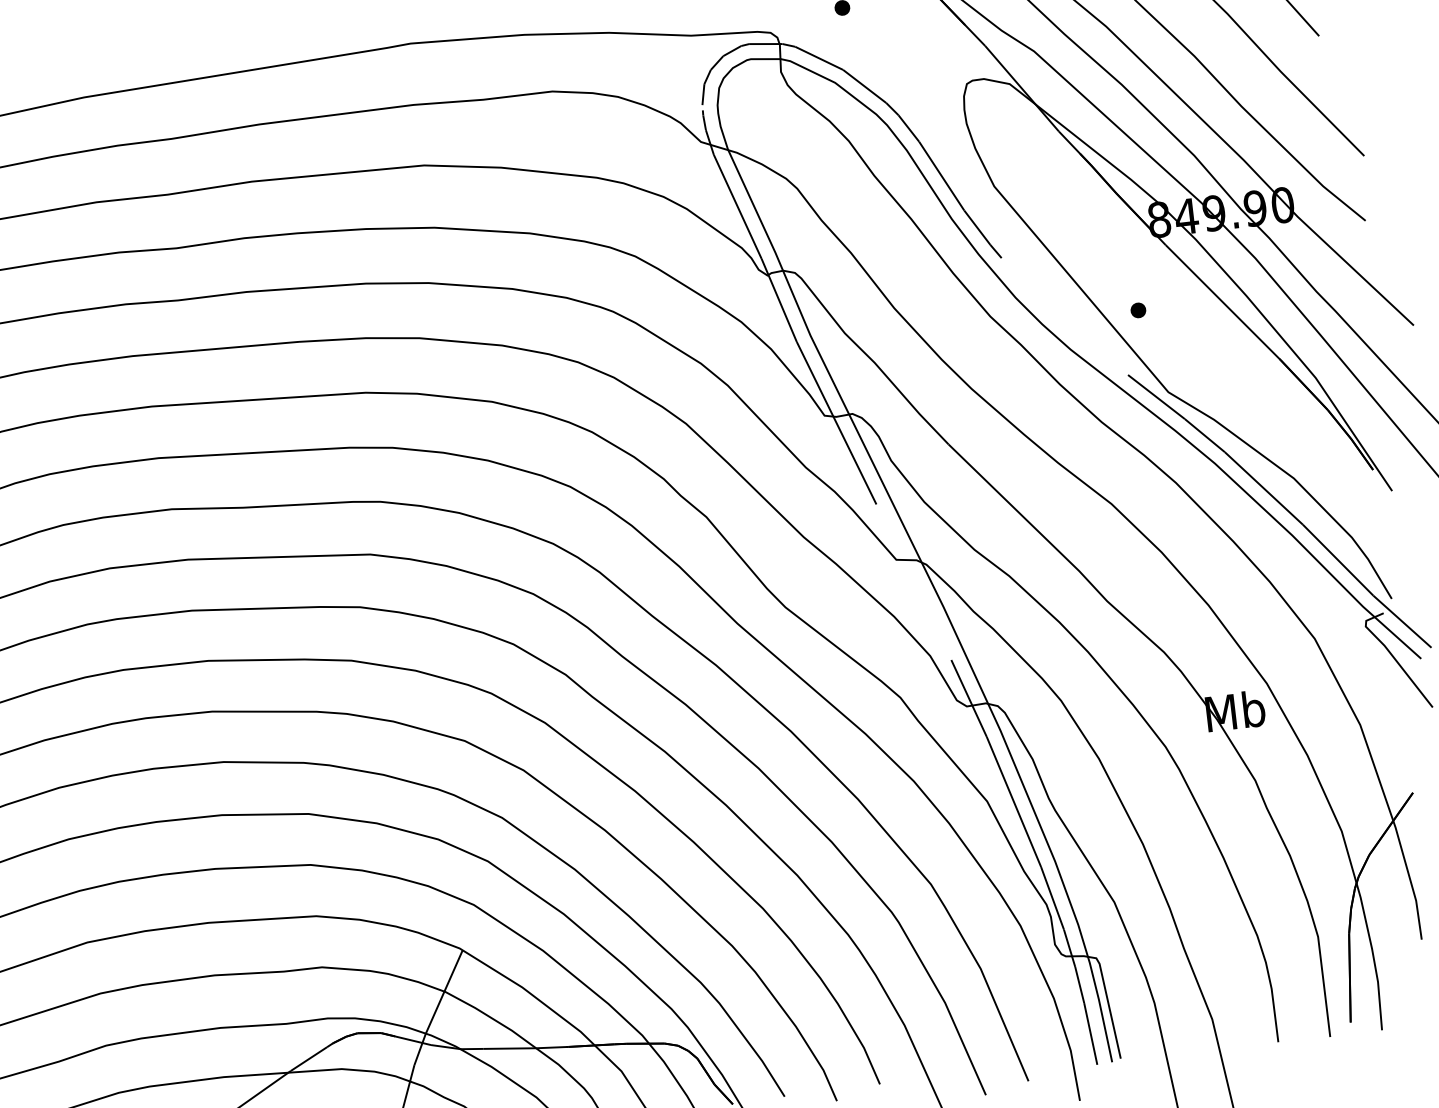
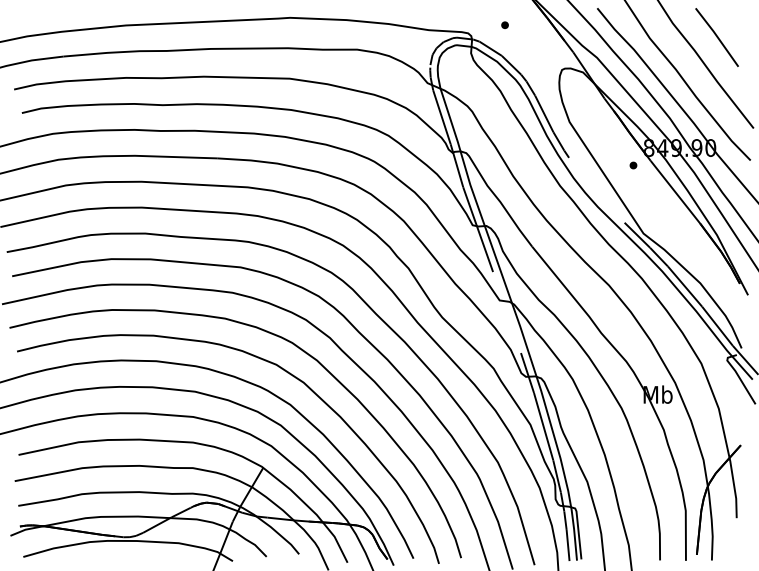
part: (1138, 310) -> (633, 165), moved

